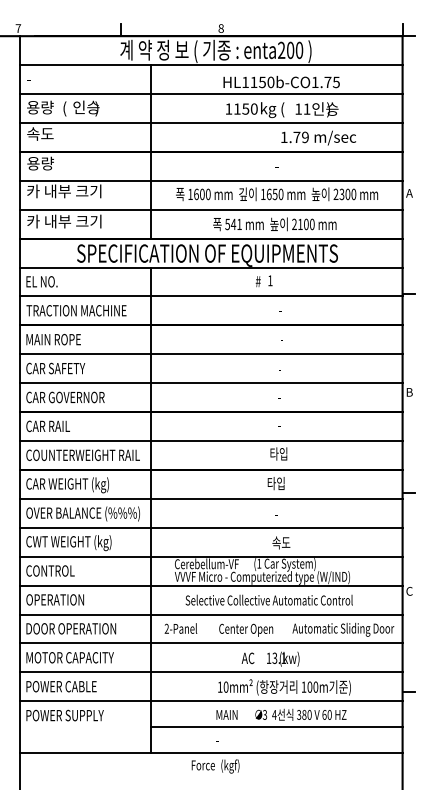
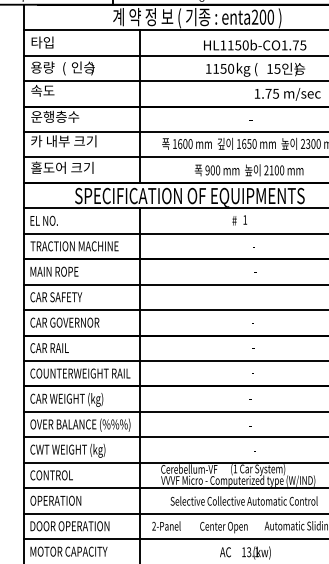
text: (39, 78) -> (42, 41), - -> 타입
text: (306, 108) -> (276, 68), 11 -> 15
text: (304, 136) -> (275, 93), 1.79 -> 1.75
text: (54, 163) -> (55, 116), 용량 -> 운행층수
text: (64, 221) -> (64, 167), 카 내부 크기 -> 홀도어 크기
text: (233, 224) -> (212, 170), 541 -> 900
text: (278, 453) -> (252, 371), 타입 -> -
text: (275, 483) -> (249, 398), 타입 -> -
text: (281, 542) -> (254, 450), 속도 -> -

